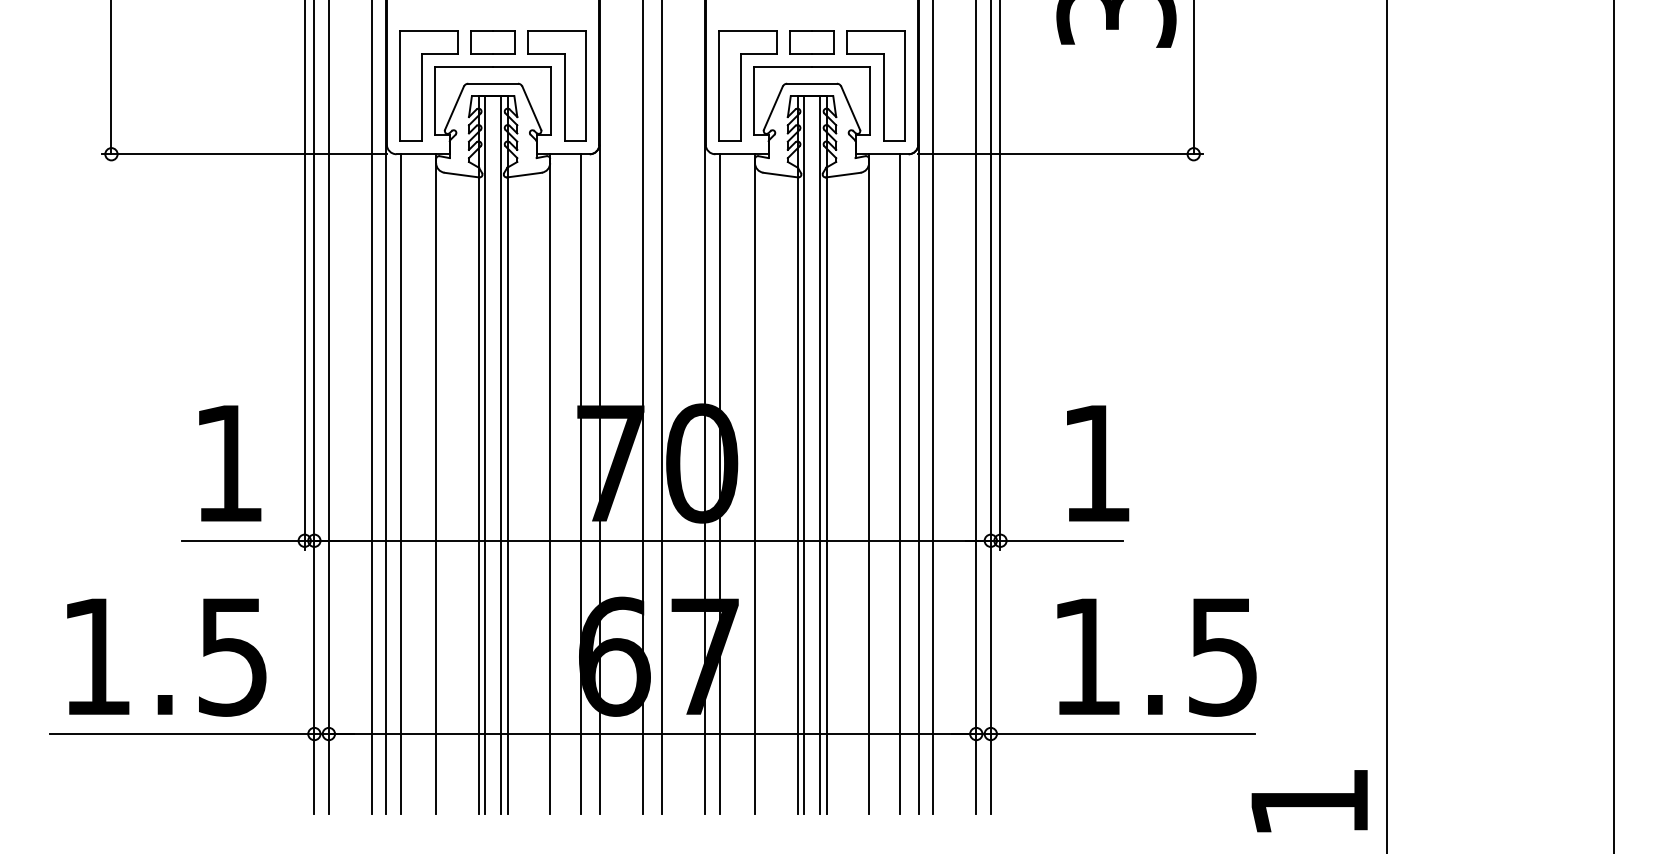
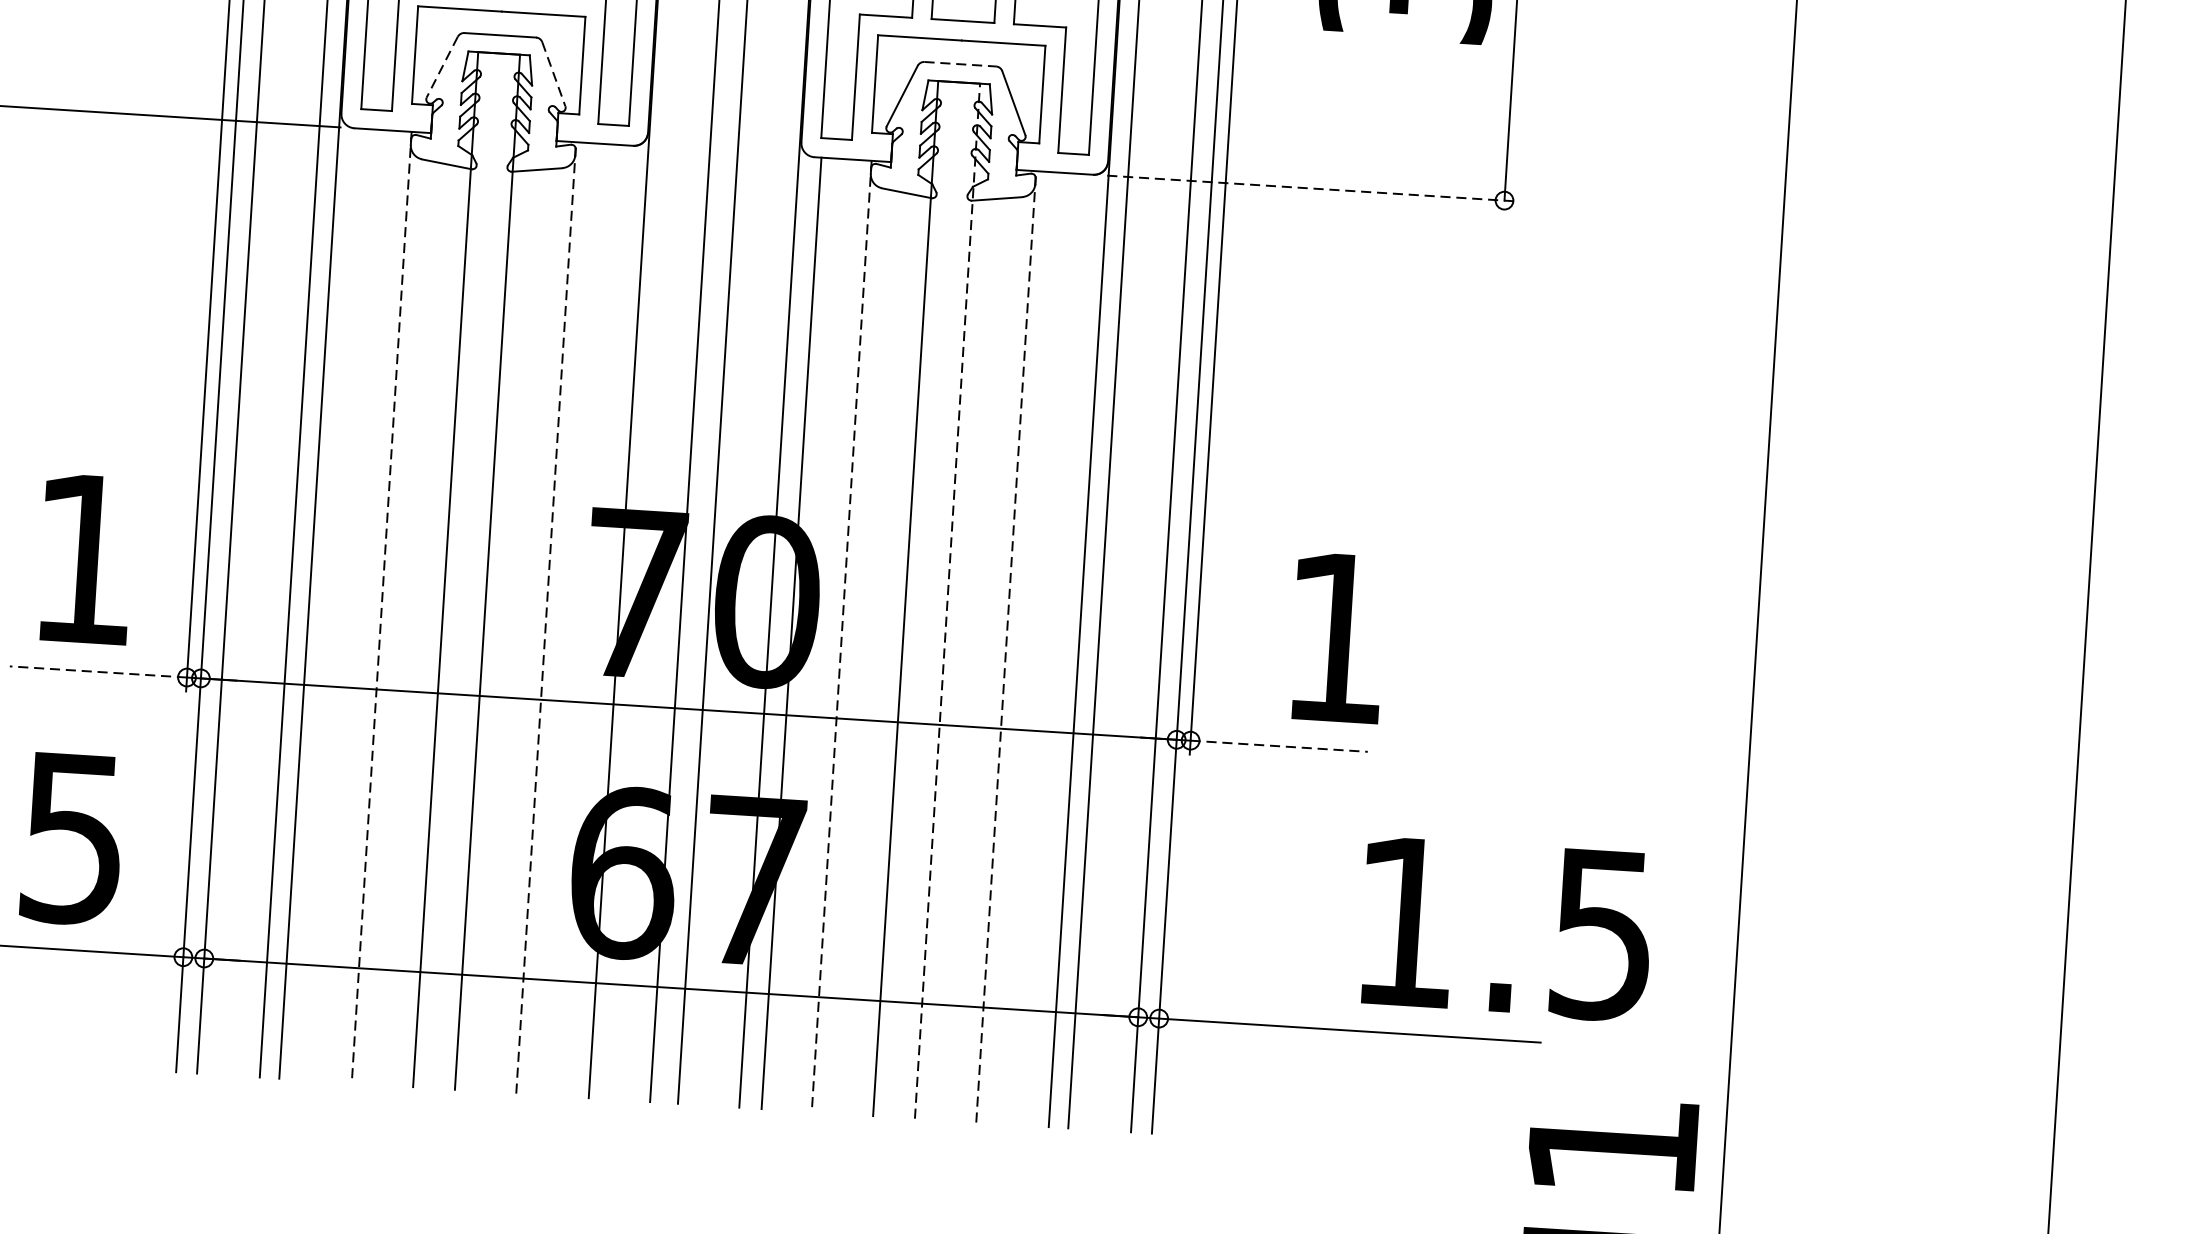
line: (812, 83) -> (960, 63), solid -> dashed
line: (454, 108) -> (442, 67), solid -> dashed
line: (531, 108) -> (553, 74), solid -> dashed
line: (1060, 154) -> (1312, 188), solid -> dashed
line: (485, 454) -> (455, 569), removed
line: (500, 454) -> (477, 570), removed
line: (804, 454) -> (915, 598), removed
line: (819, 454) -> (937, 599), removed
line: (826, 455) -> (947, 601), solid -> dashed
line: (401, 483) -> (331, 603), removed
line: (581, 483) -> (591, 620), removed
line: (899, 483) -> (1050, 648), removed
line: (436, 484) -> (382, 608), solid -> dashed
line: (550, 484) -> (546, 618), solid -> dashed
line: (755, 484) -> (842, 637), solid -> dashed
line: (869, 484) -> (1006, 647), solid -> dashed
line: (242, 540) -> (97, 671), solid -> dashed
line: (1062, 540) -> (1280, 745), solid -> dashed
text: (1156, 657) -> (1506, 929), moved

